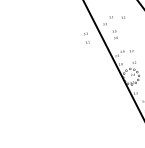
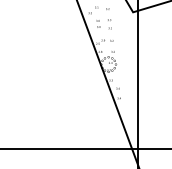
text: (86, 38) -> (109, 24), moved

